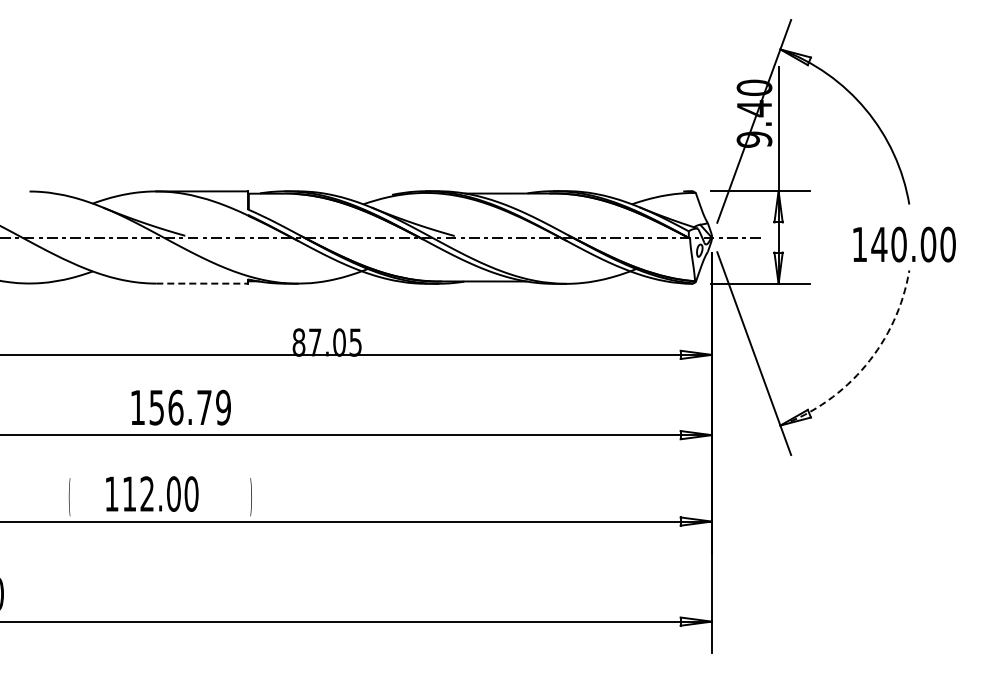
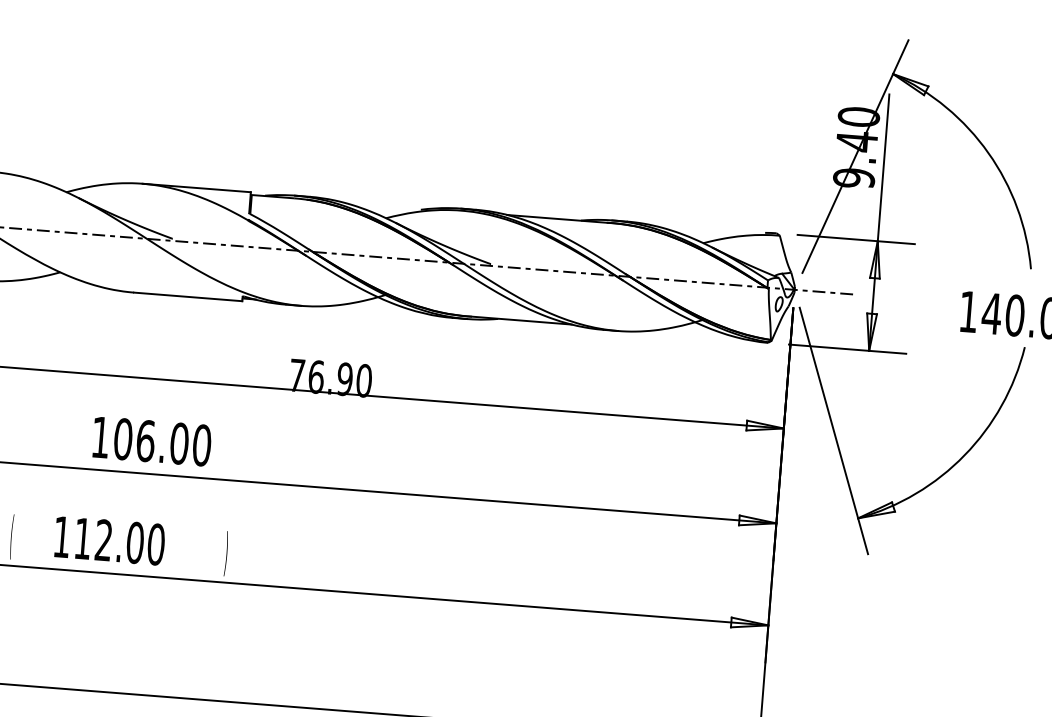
line: (202, 283) -> (188, 296), dashed -> solid
text: (327, 342) -> (330, 378), 87.05 -> 76.90
arc: (865, 365) -> (964, 455), dashed -> solid
text: (190, 407) -> (163, 442), 156.79 -> 106.00

